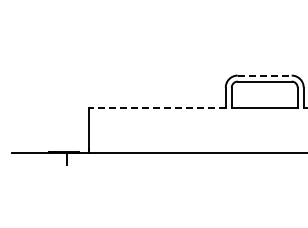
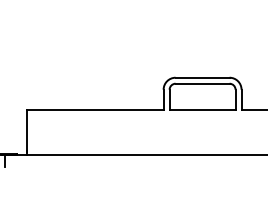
line: (264, 75) -> (202, 77), dashed -> solid
line: (157, 107) -> (95, 109), dashed -> solid

